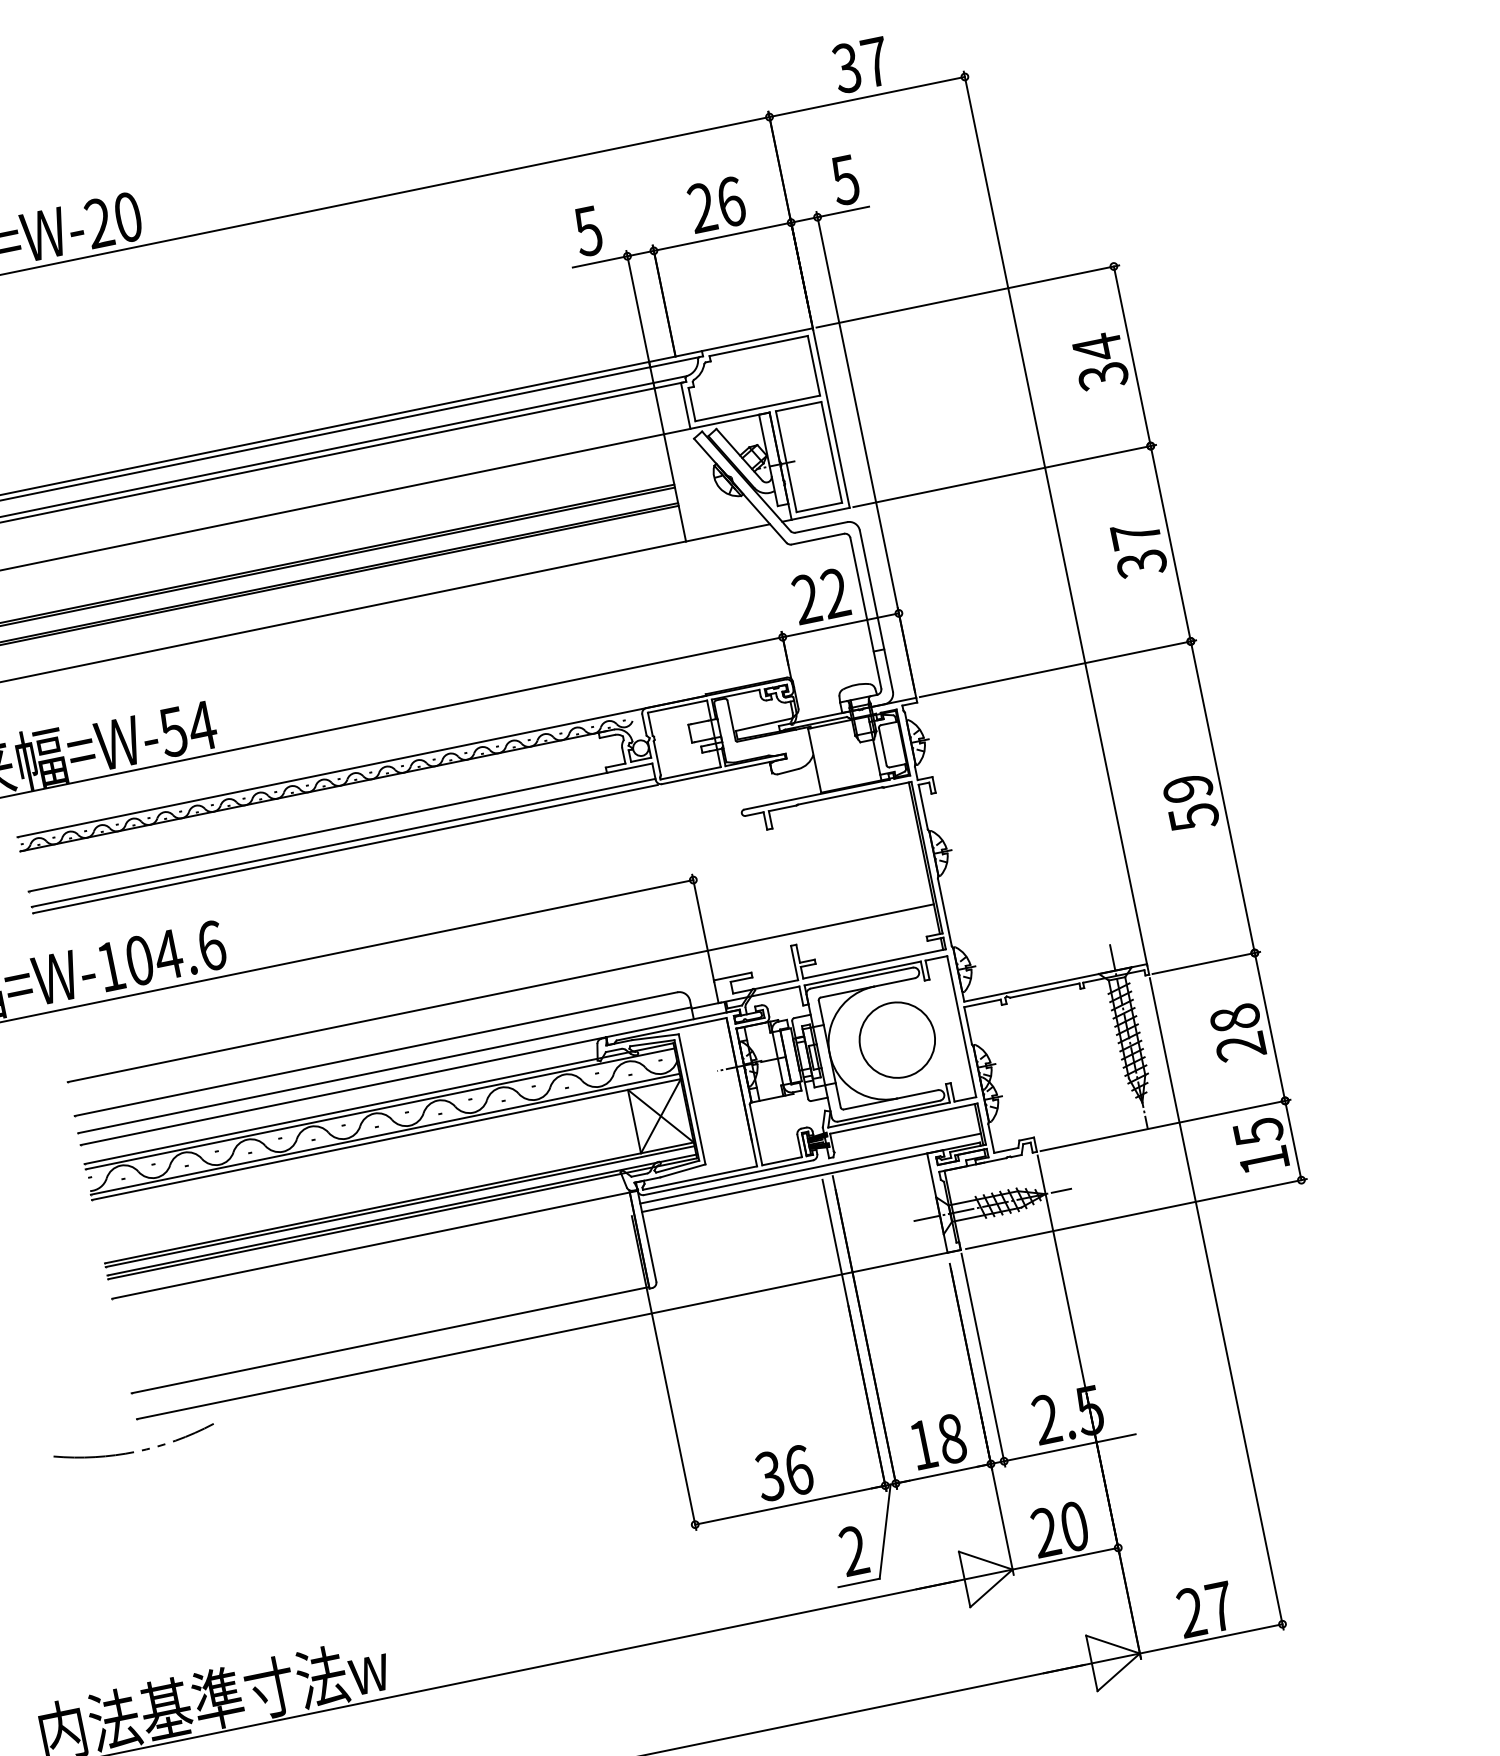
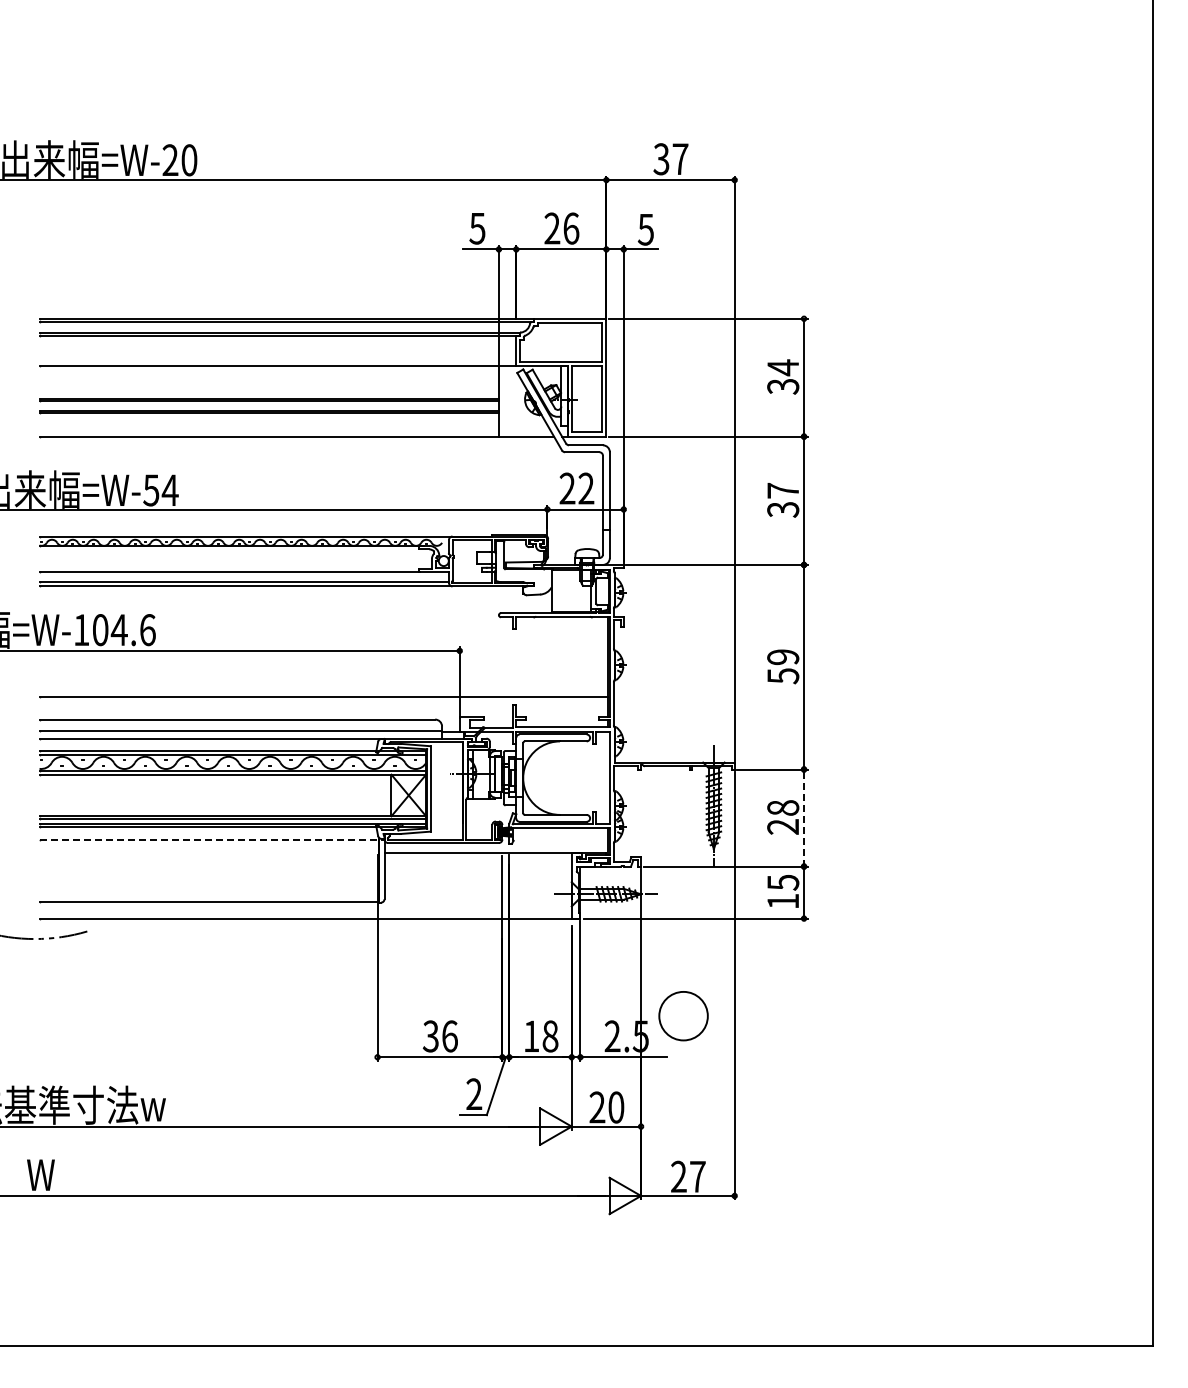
line: (1270, 1027) -> (804, 818), solid -> dashed
circle: (897, 1040) -> (683, 1016), moved
line: (810, 1167) -> (496, 847), removed
line: (375, 1244) -> (212, 839), solid -> dashed

